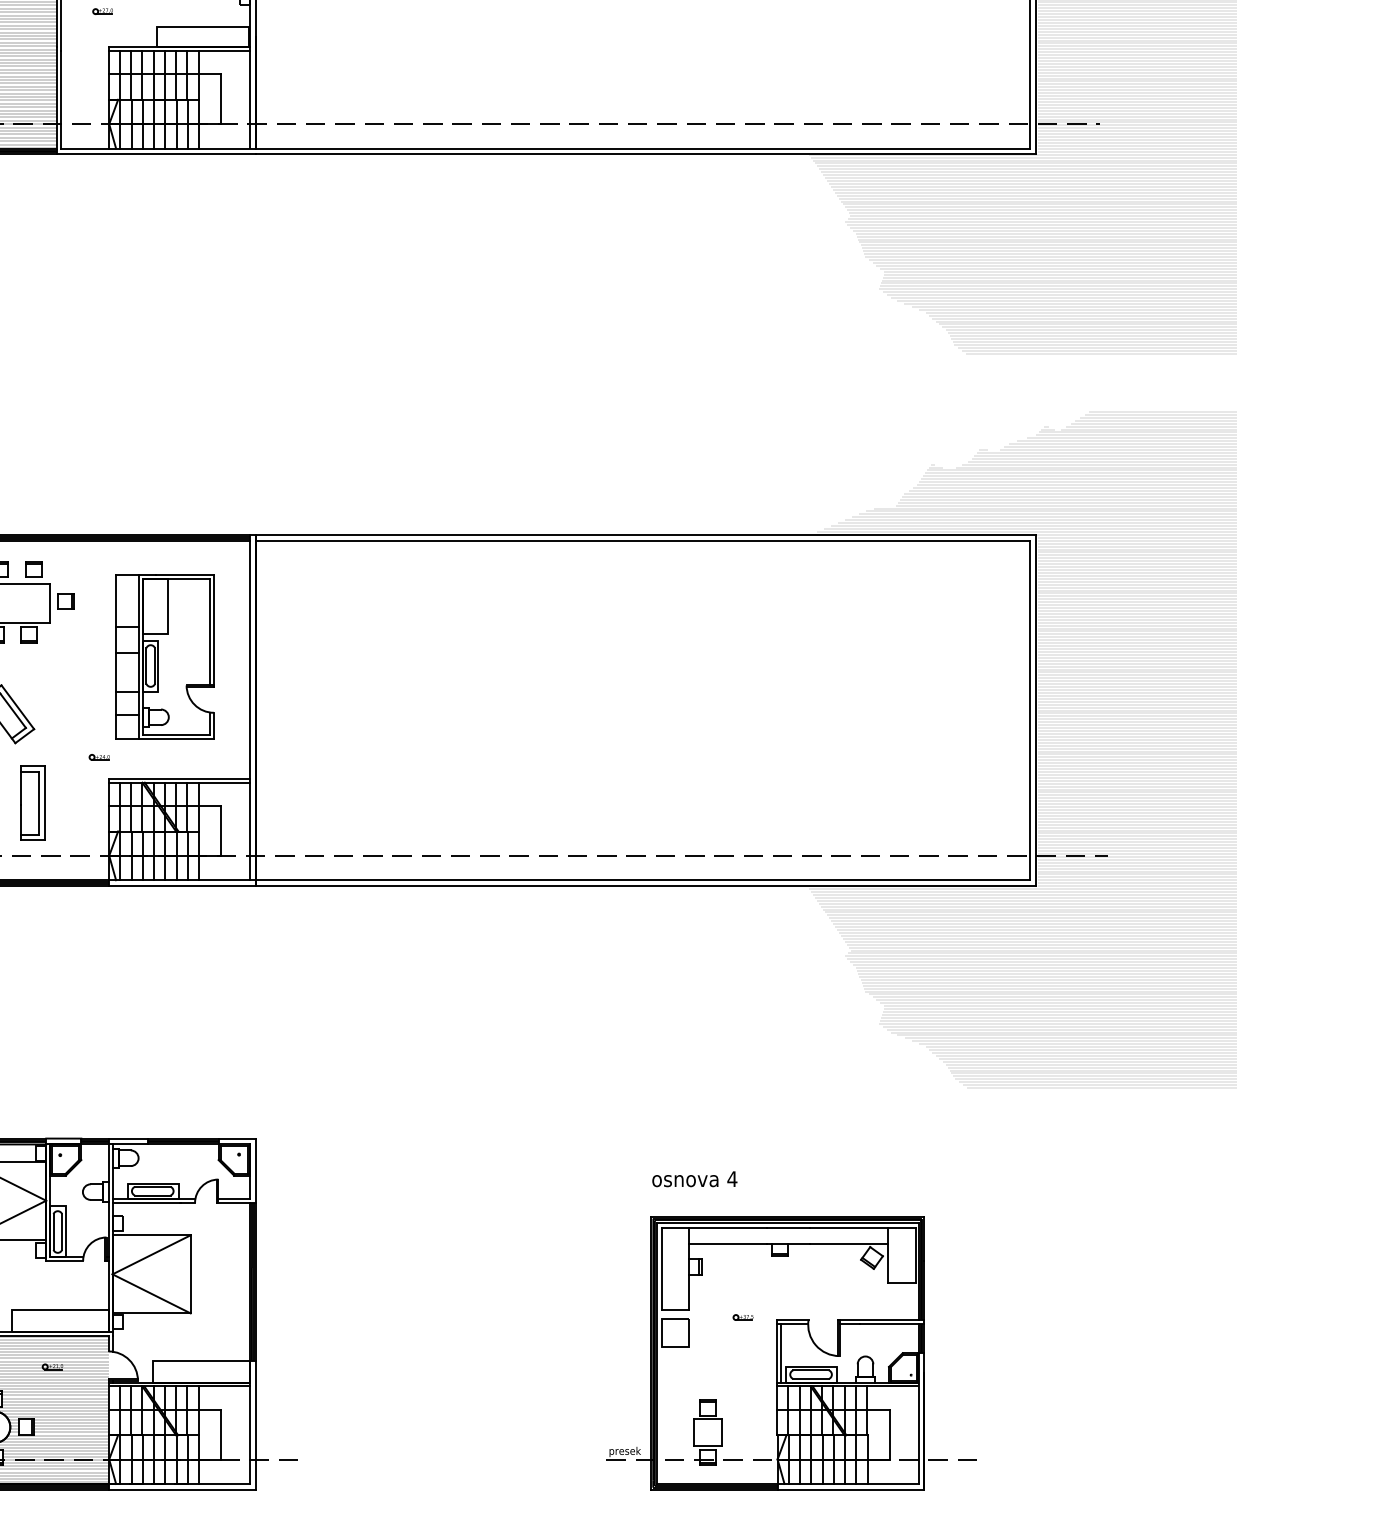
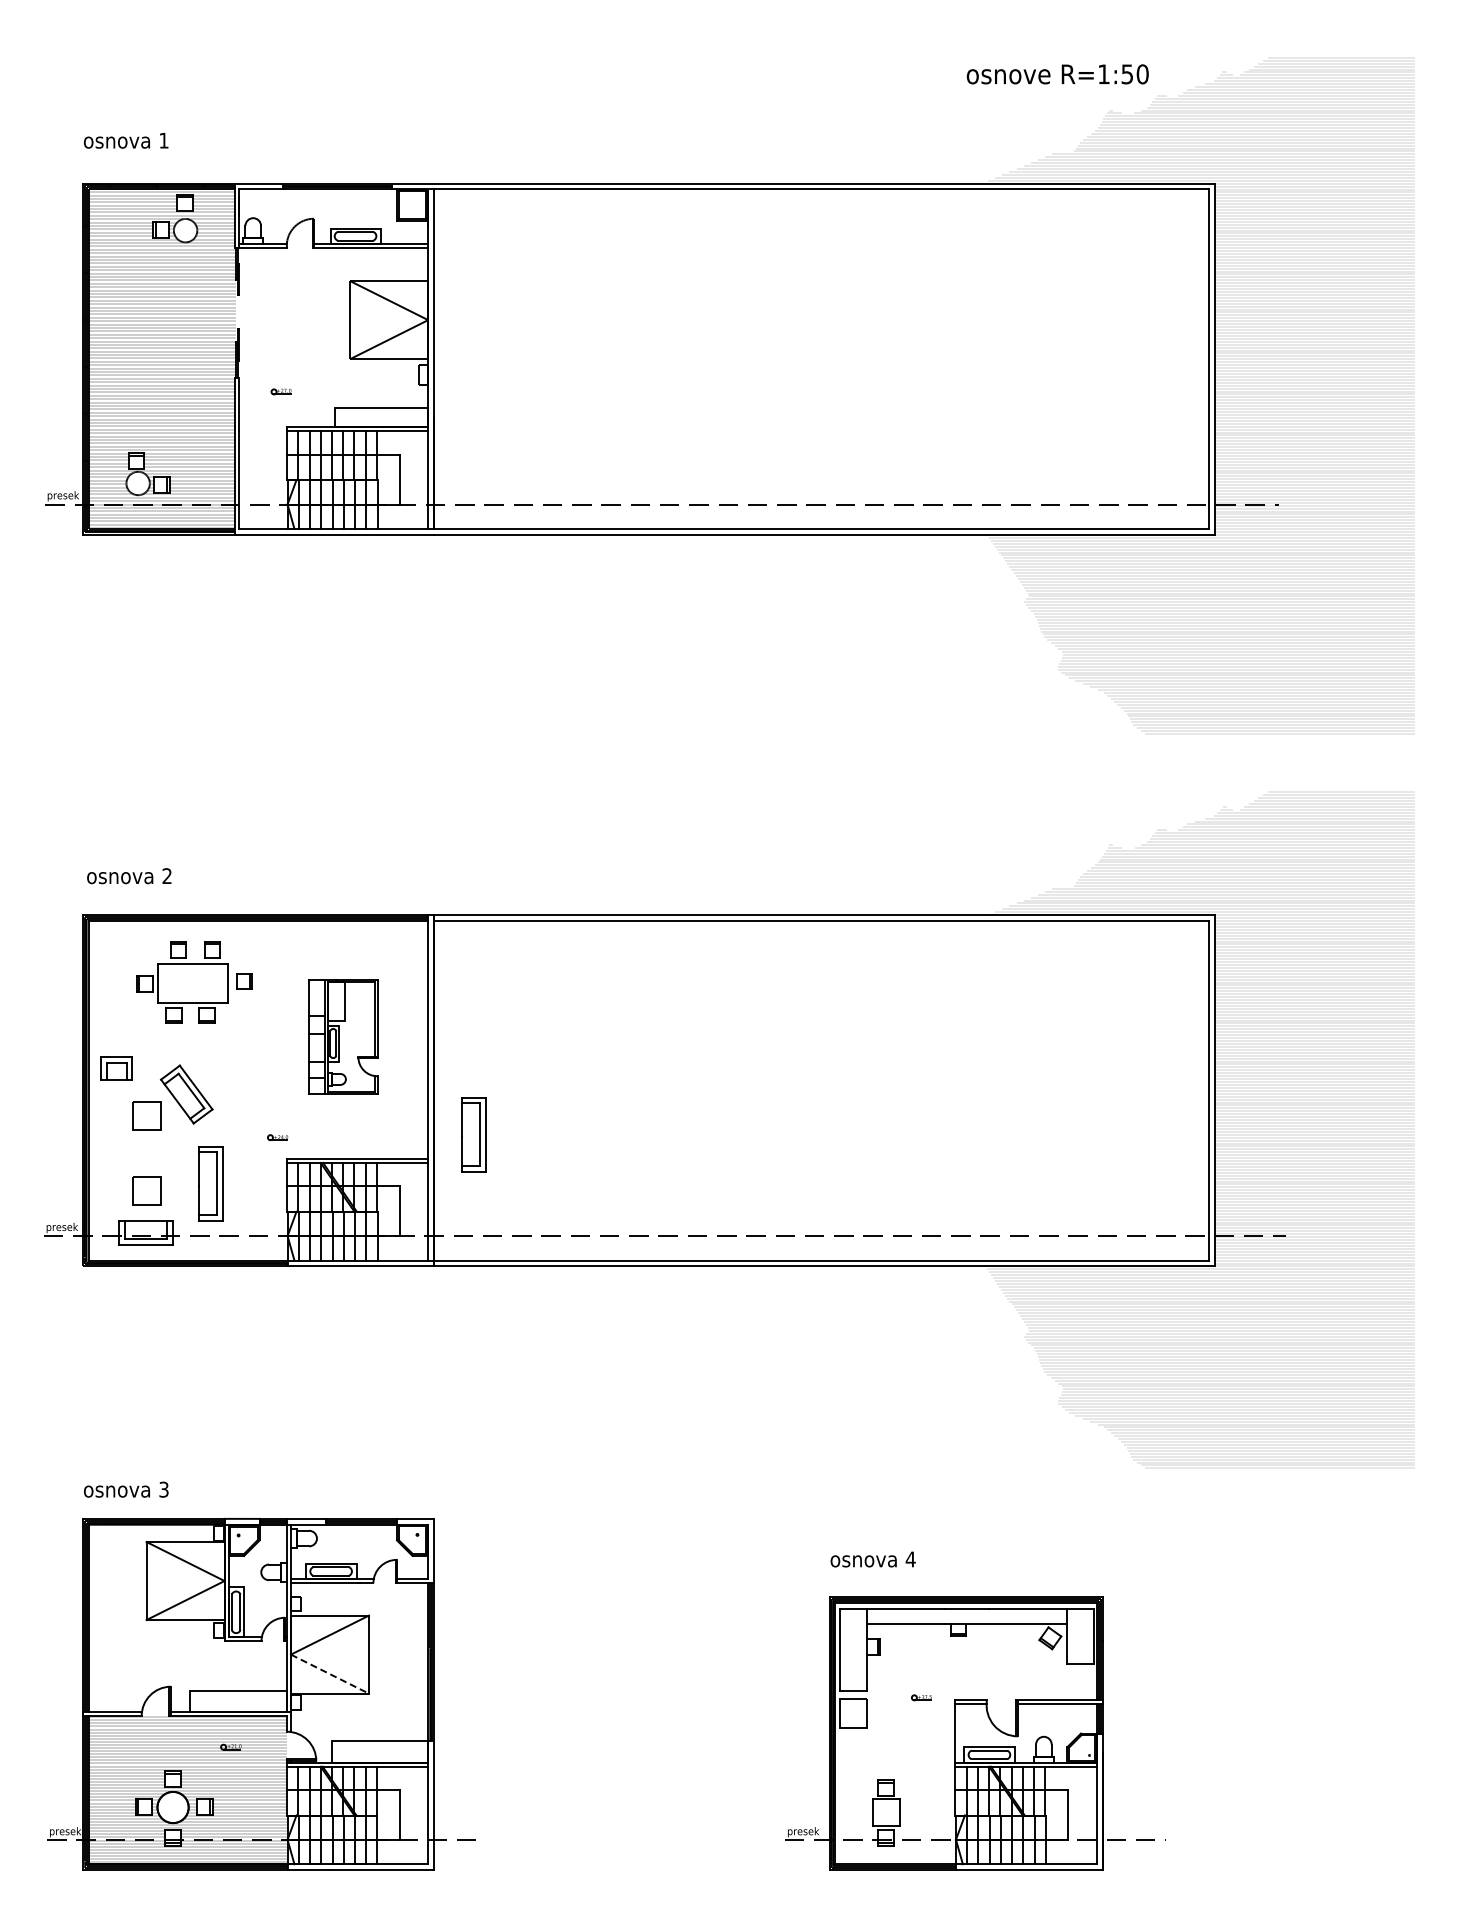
part: (164, 656) -> (342, 1036), size x0.7
part: (295, 754) -> (473, 1134), added
line: (151, 1294) -> (329, 1674), solid -> dashed
line: (781, 1353) -> (959, 1733), removed

